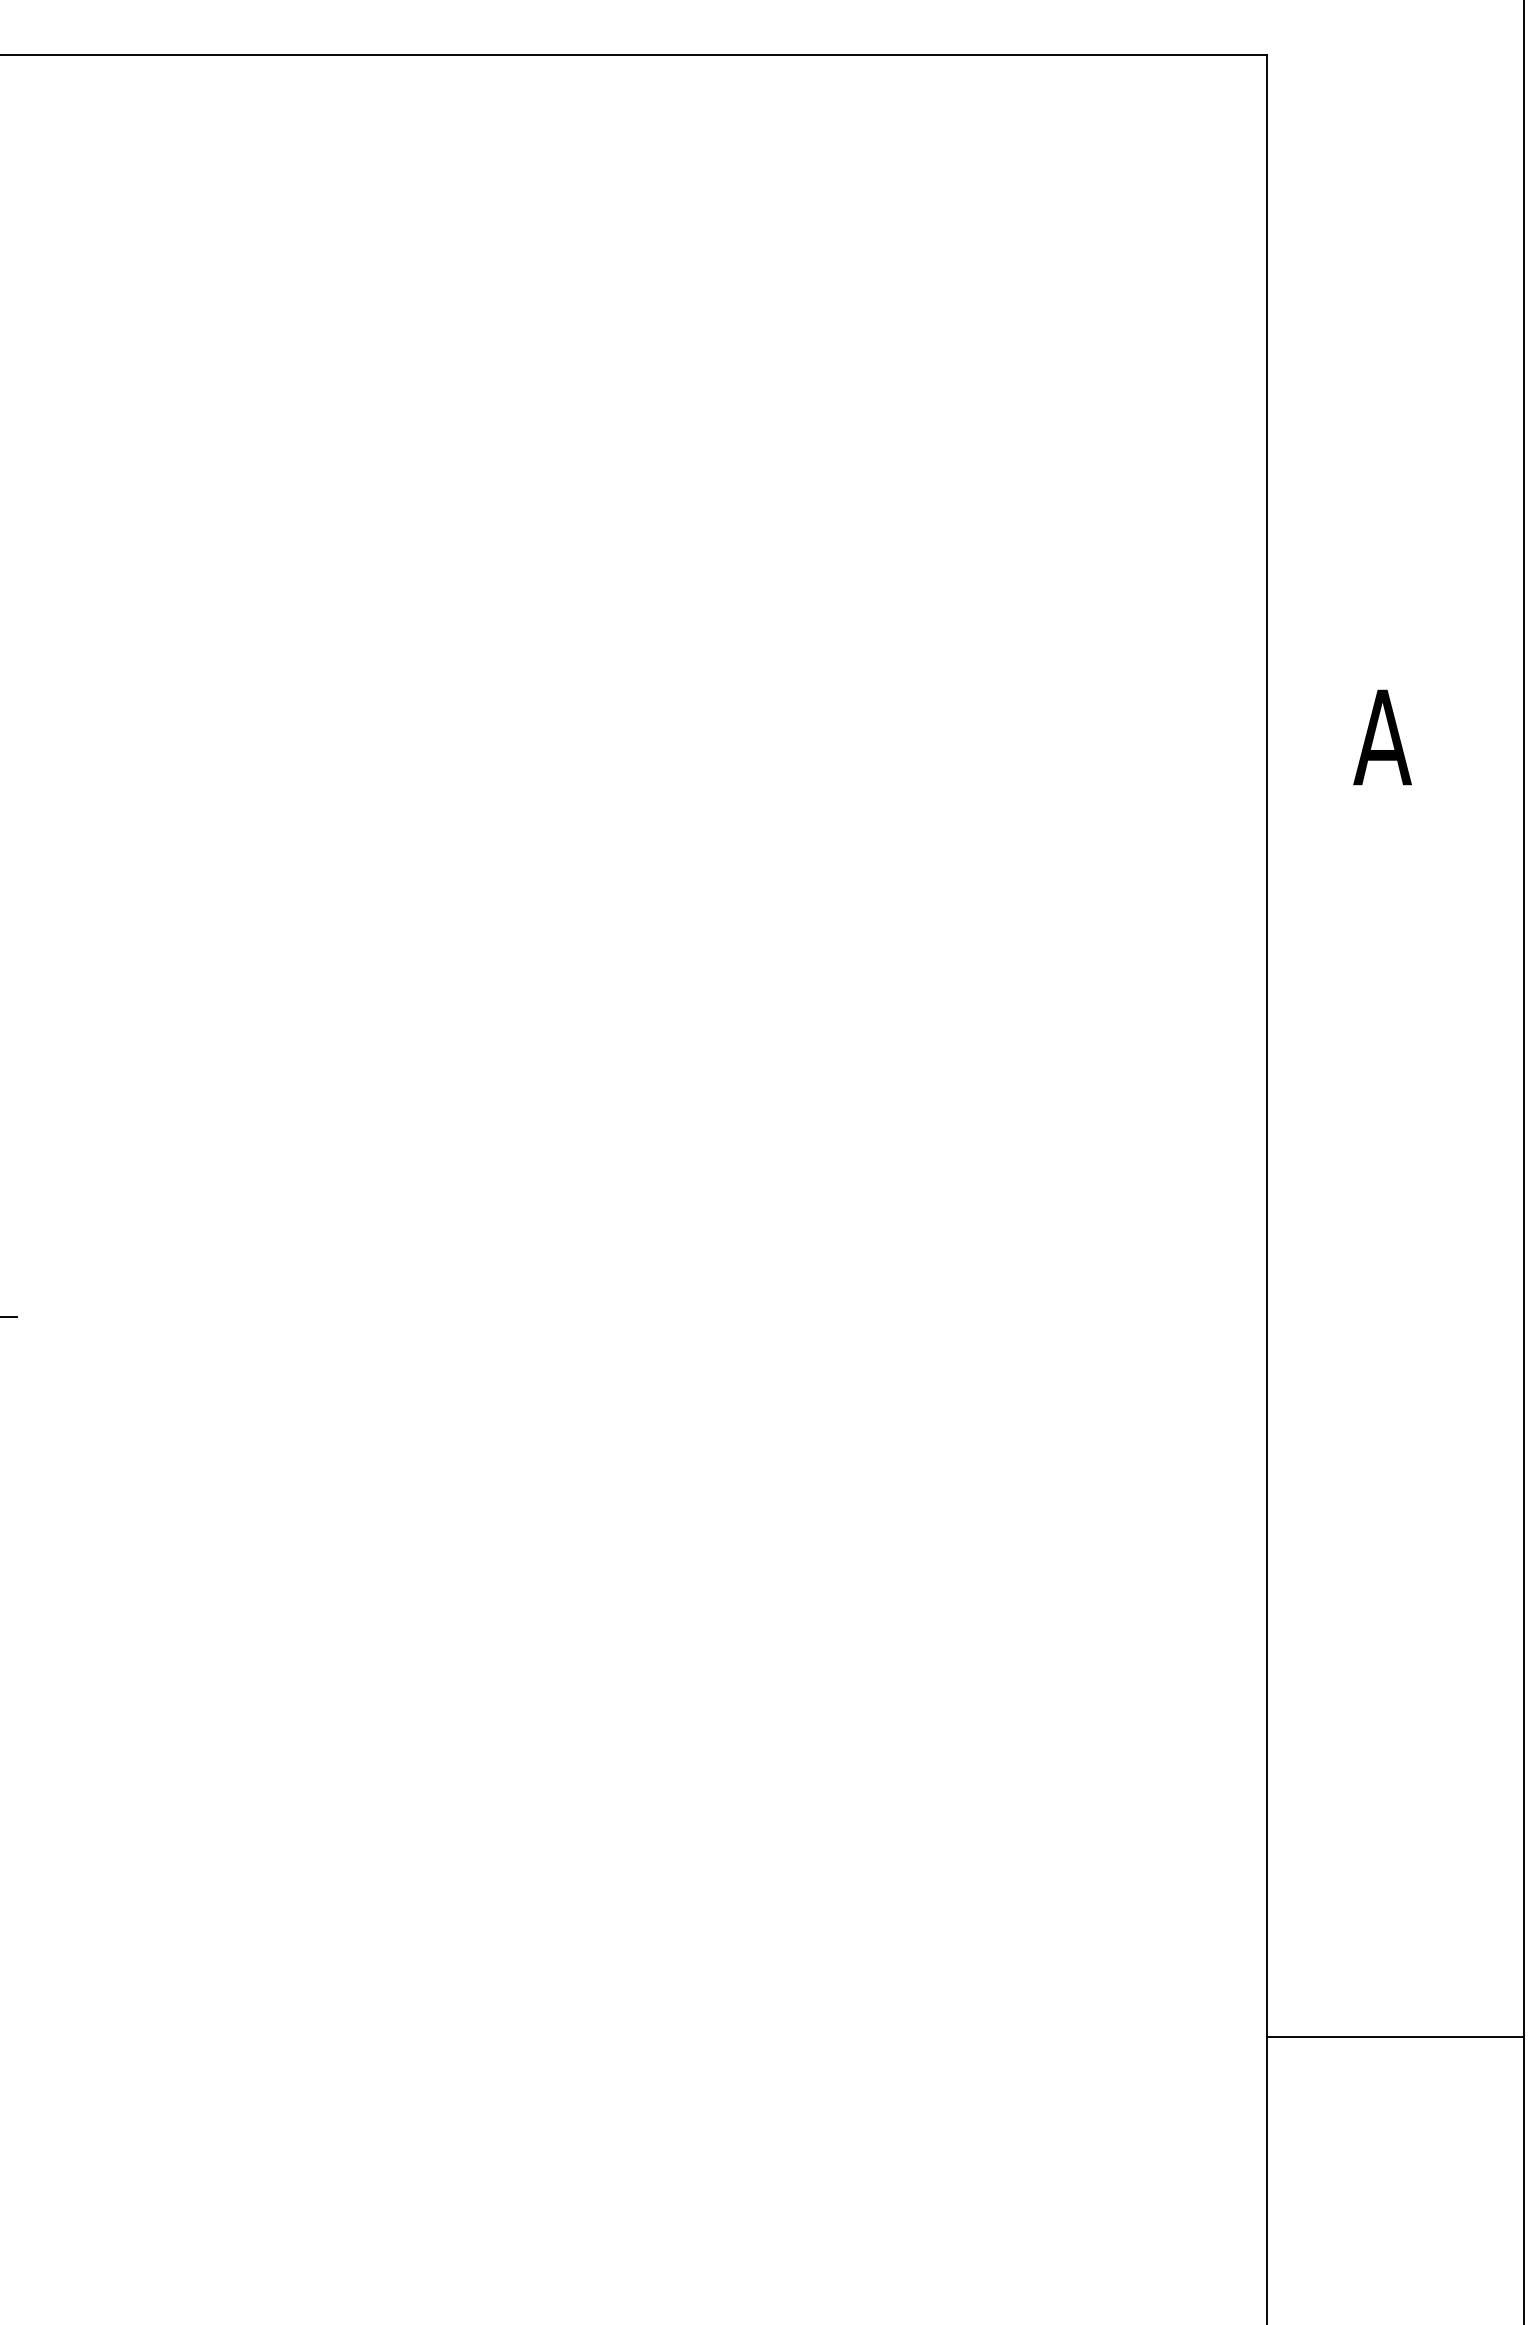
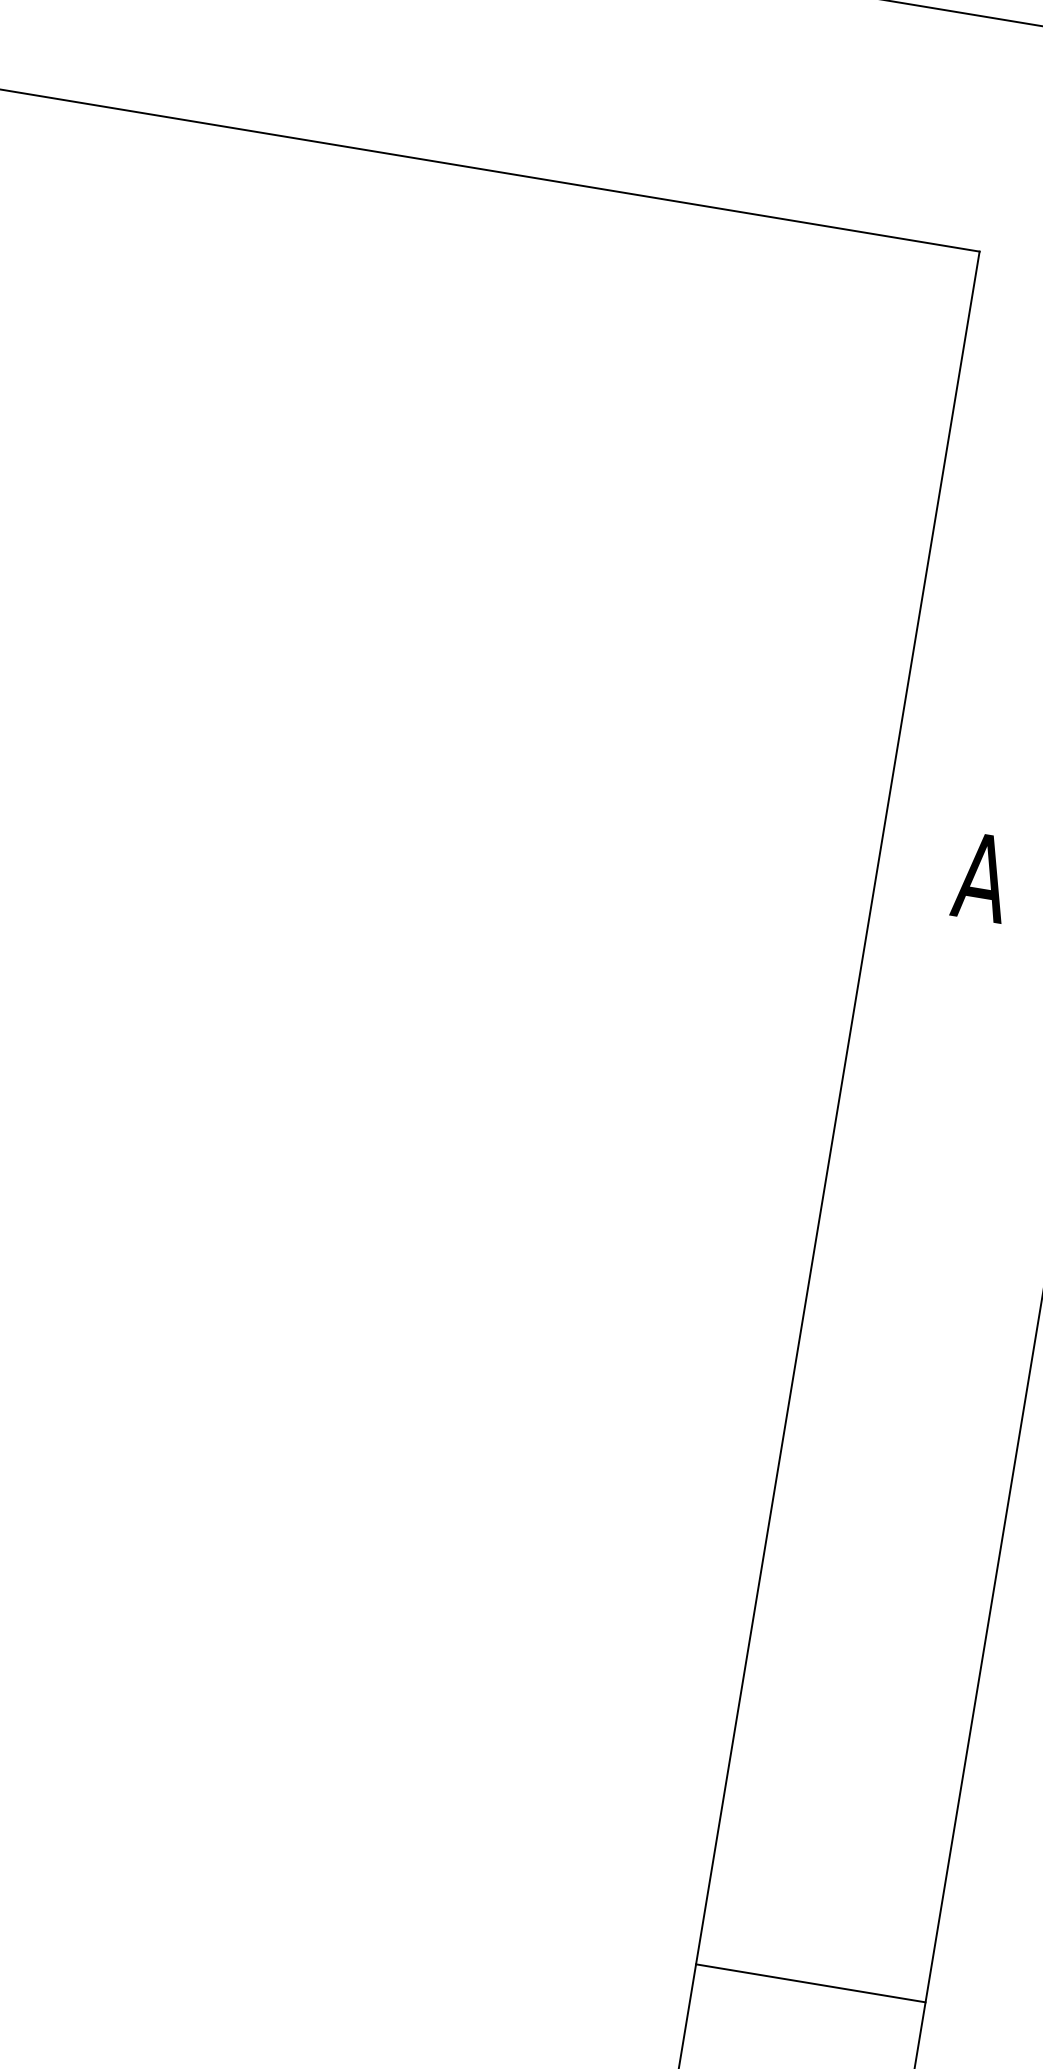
line: (1395, 2036) -> (811, 1982), moved

